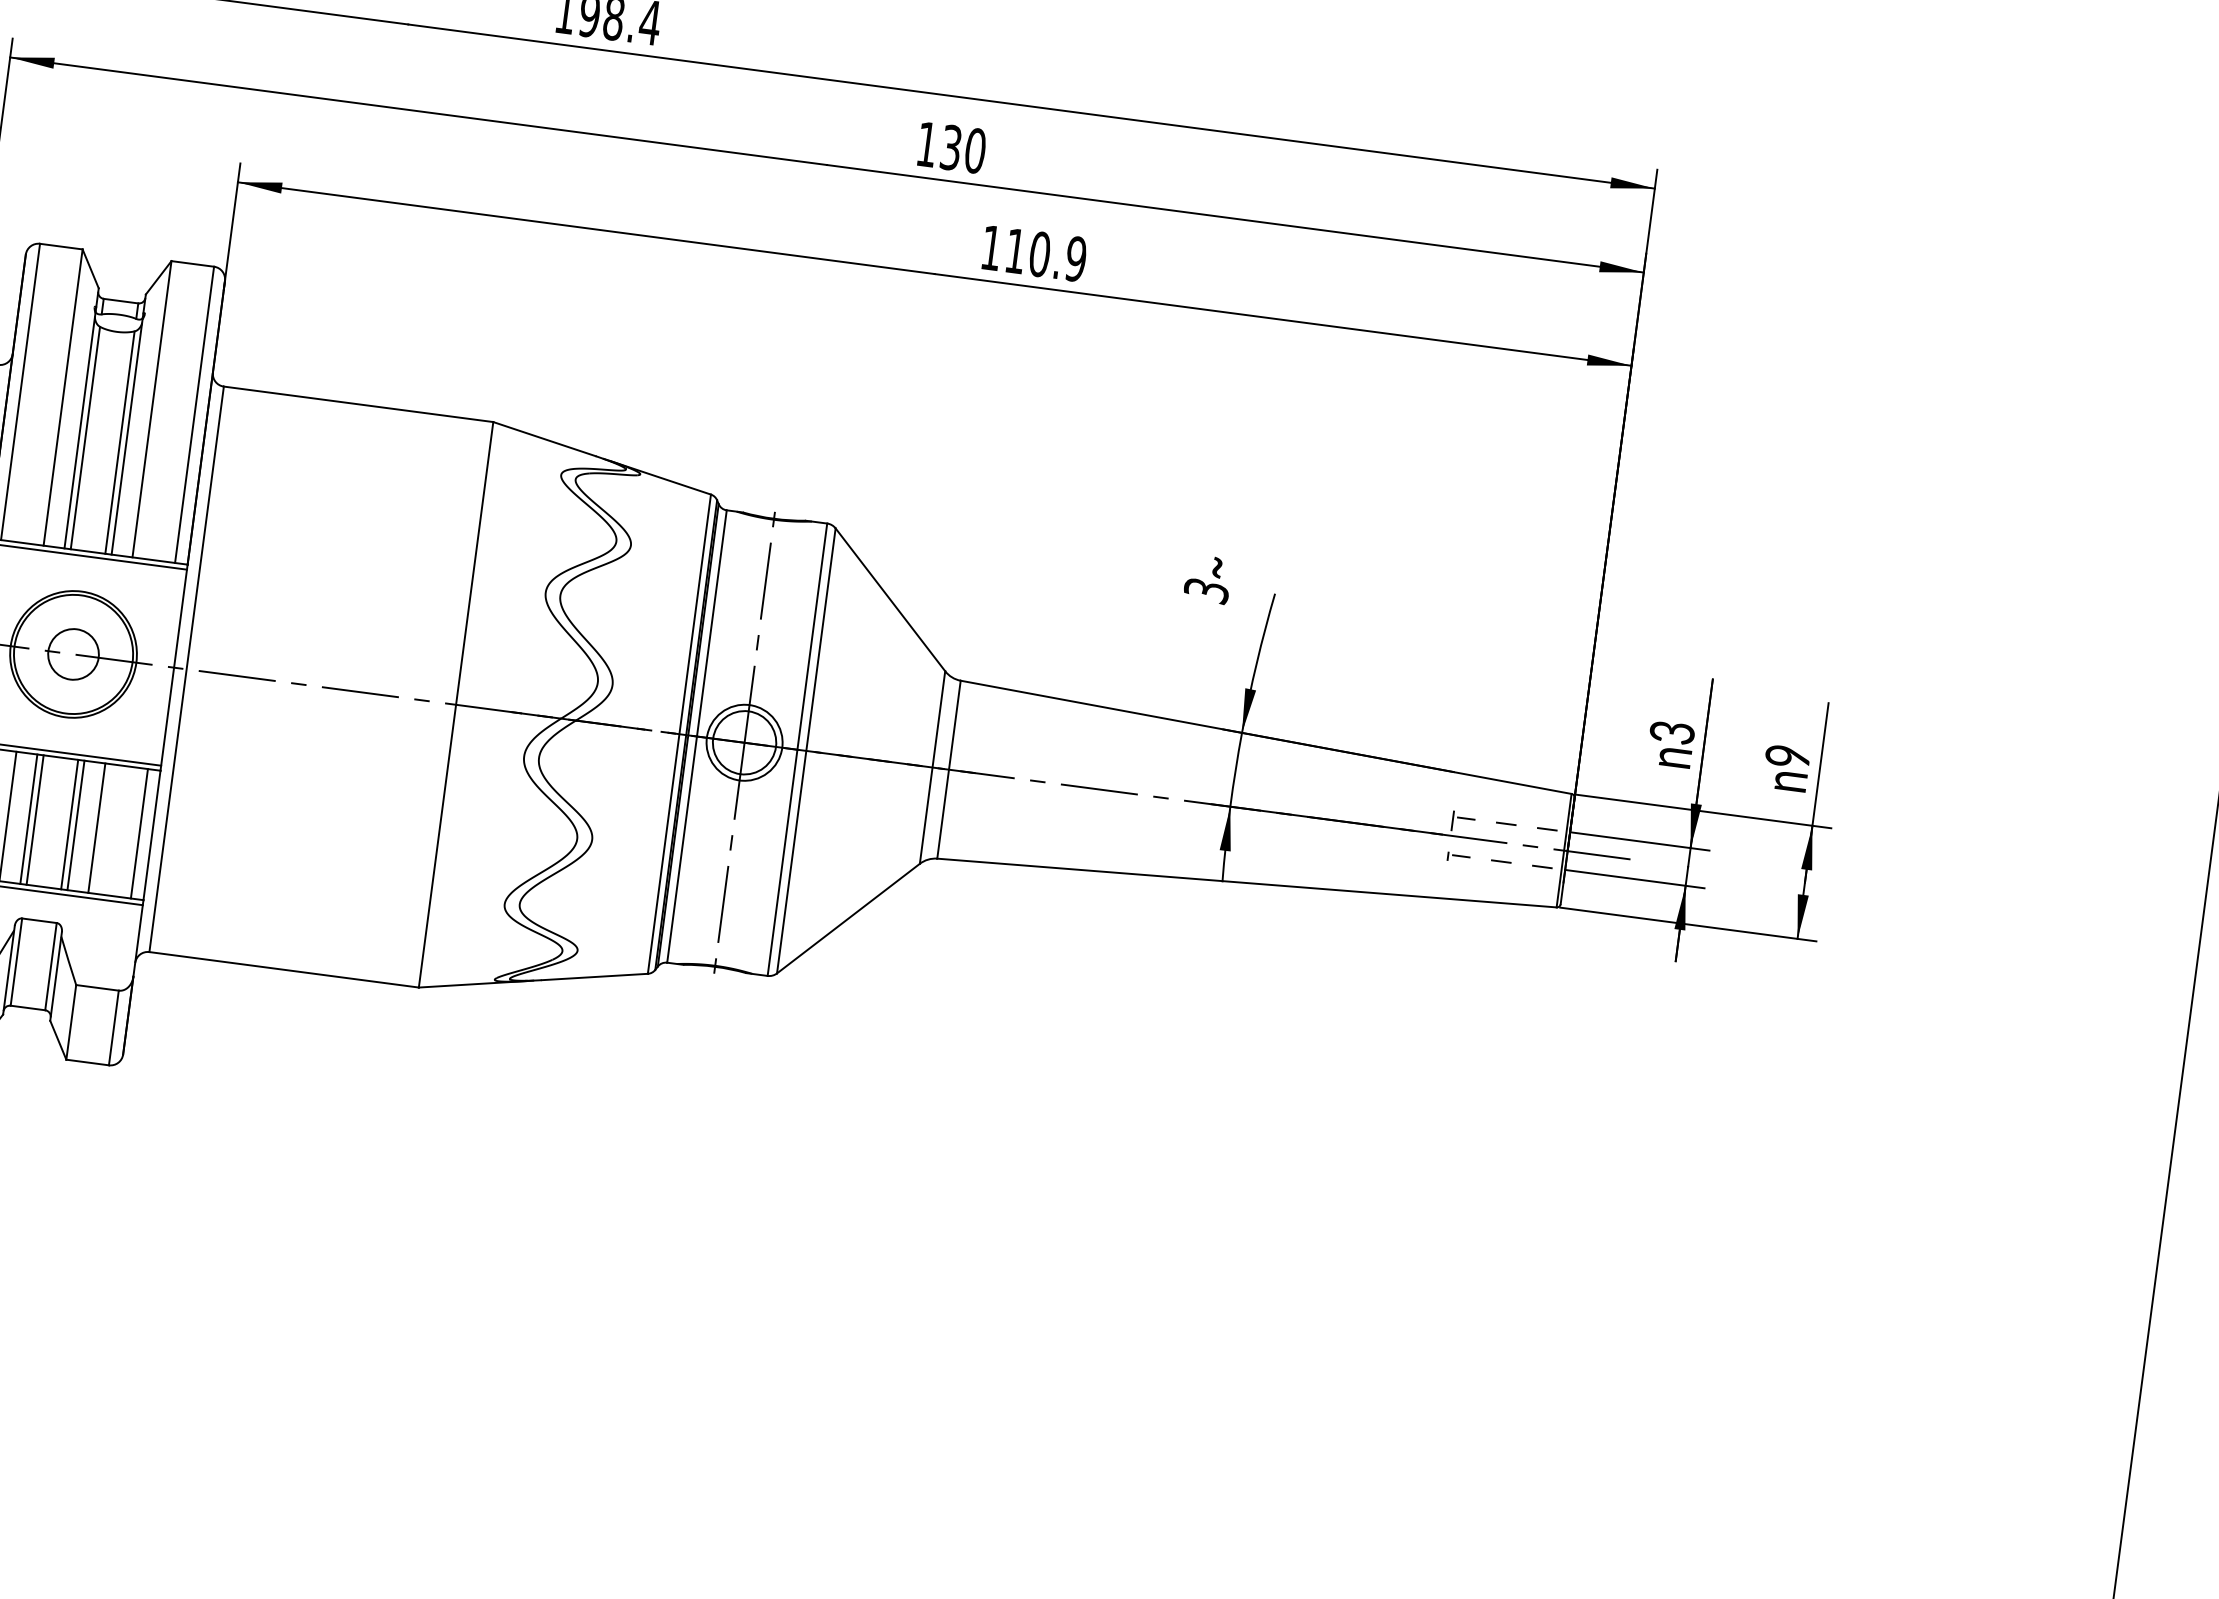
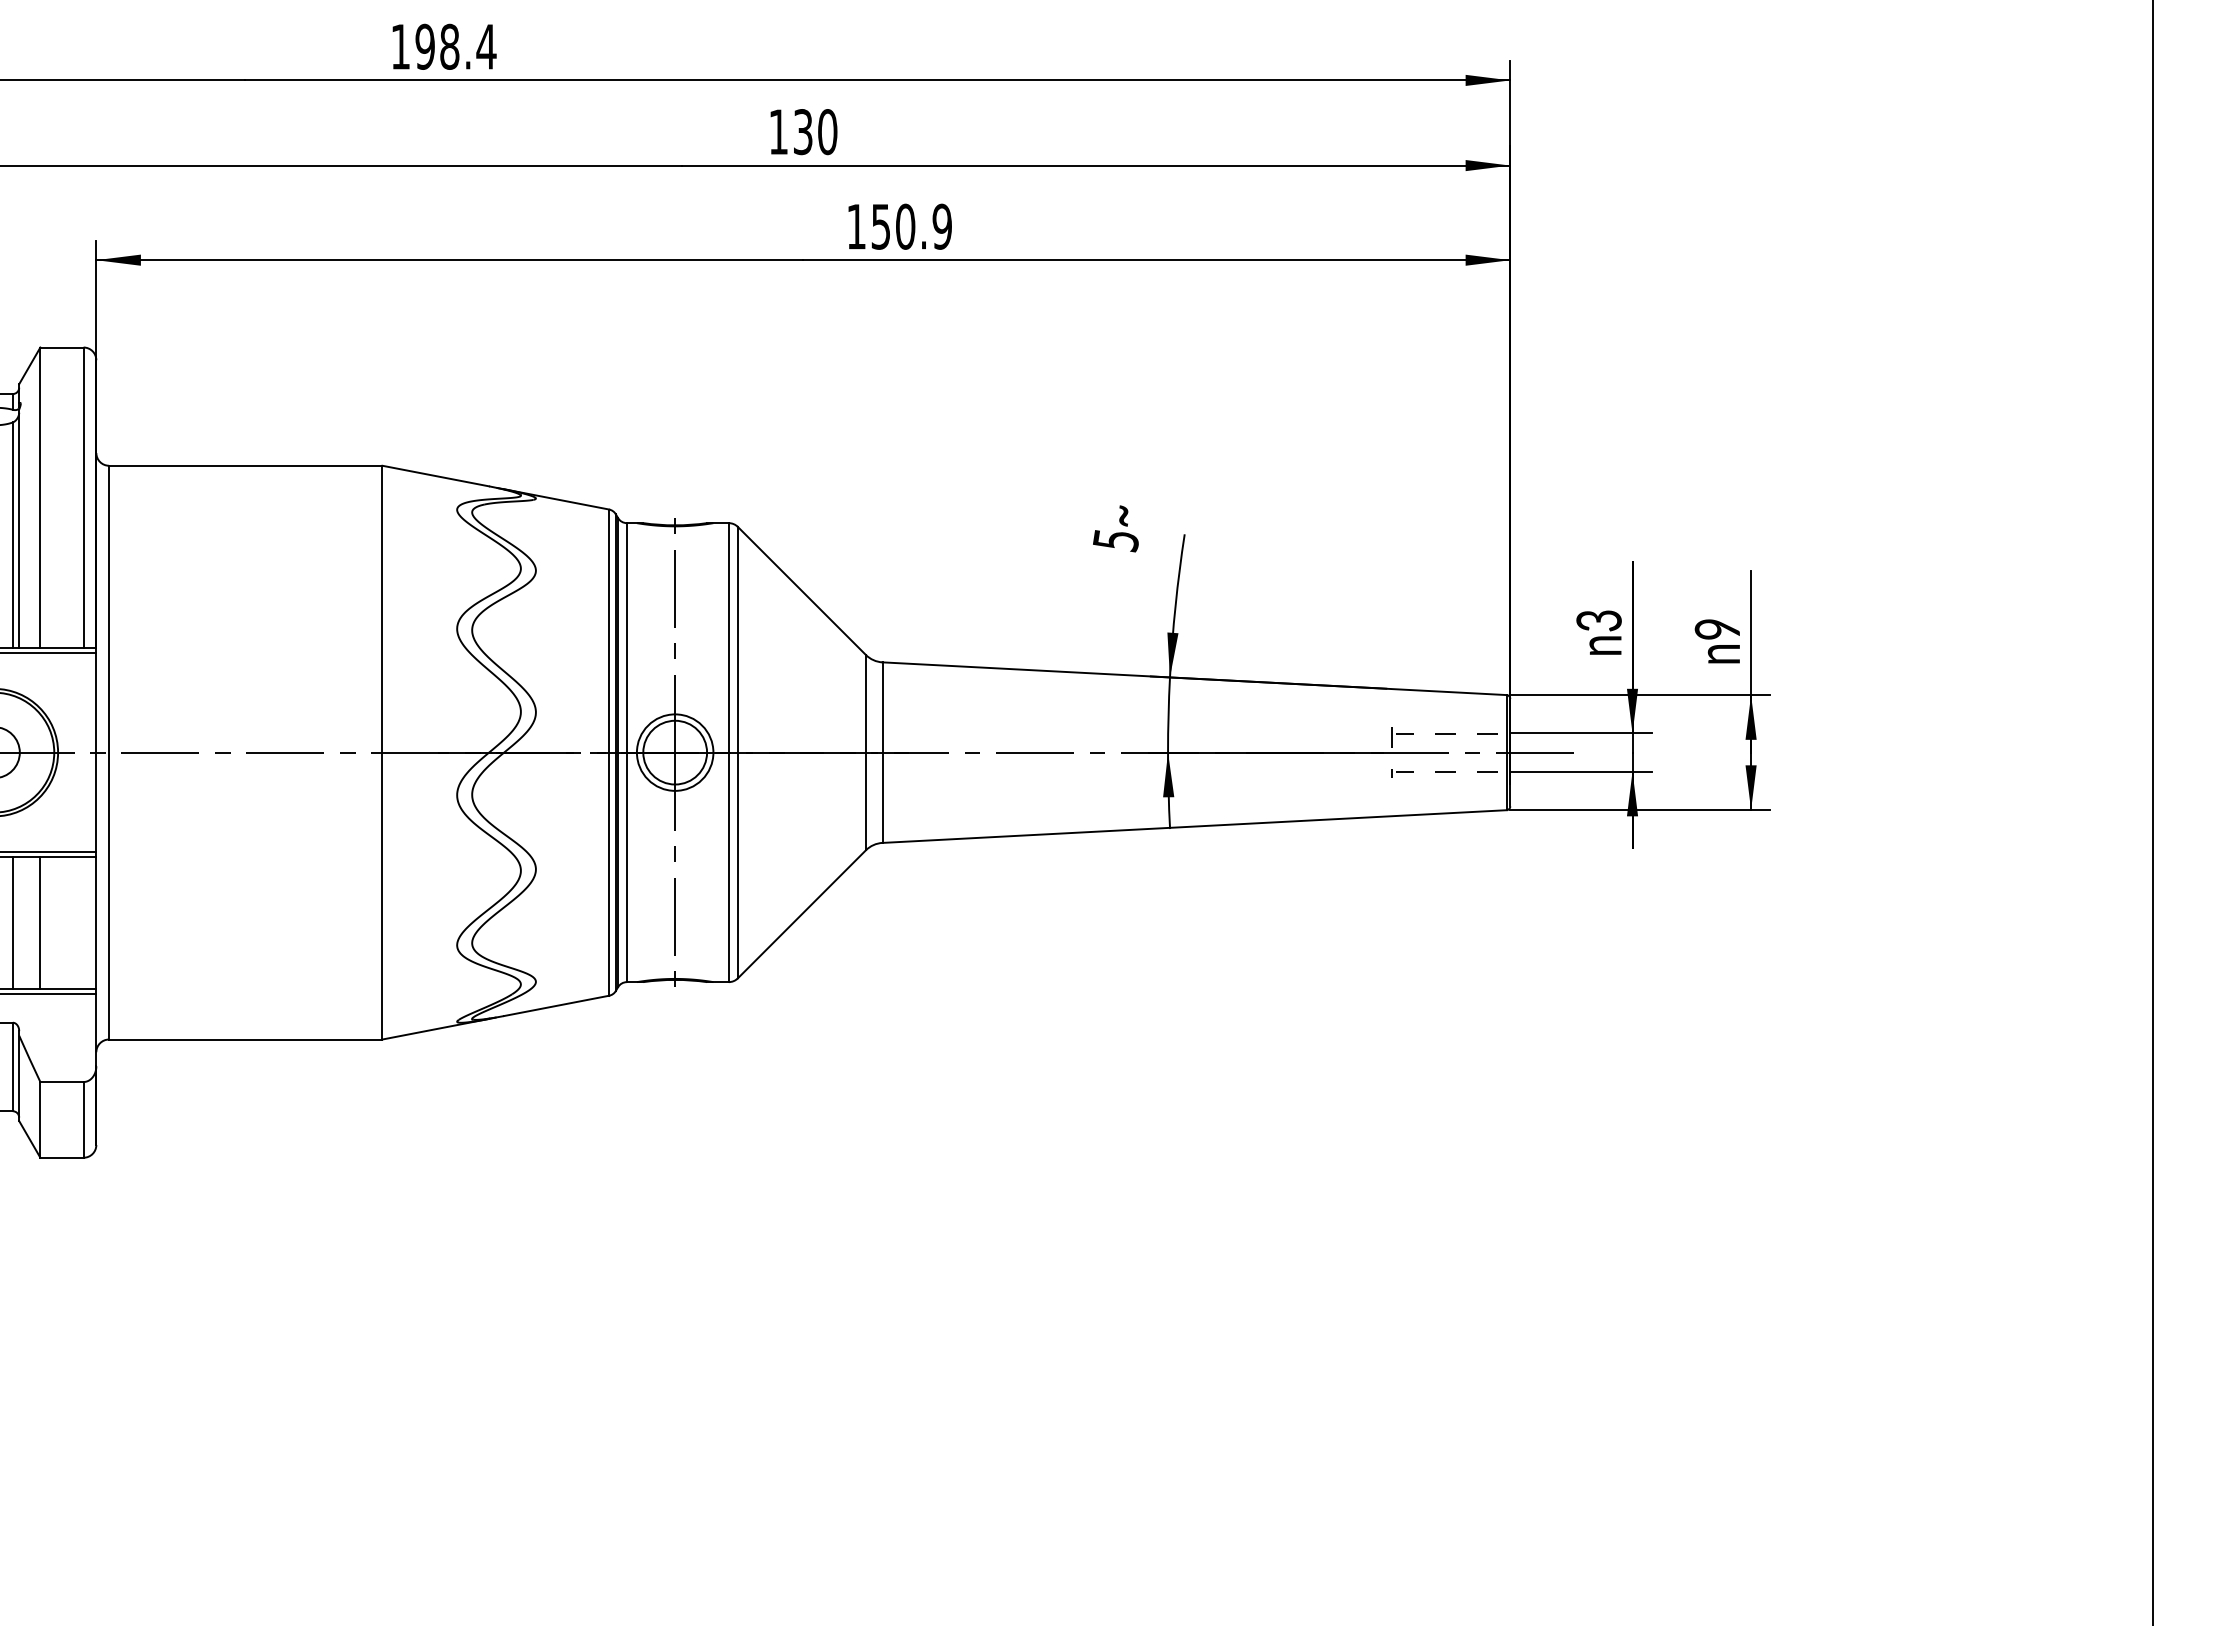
text: (1015, 250) -> (880, 226), 110.9 -> 150.9
text: (1206, 590) -> (1115, 540), 3 -> 5
line: (76, 825) -> (19, 922), removed
line: (139, 833) -> (83, 922), removed

